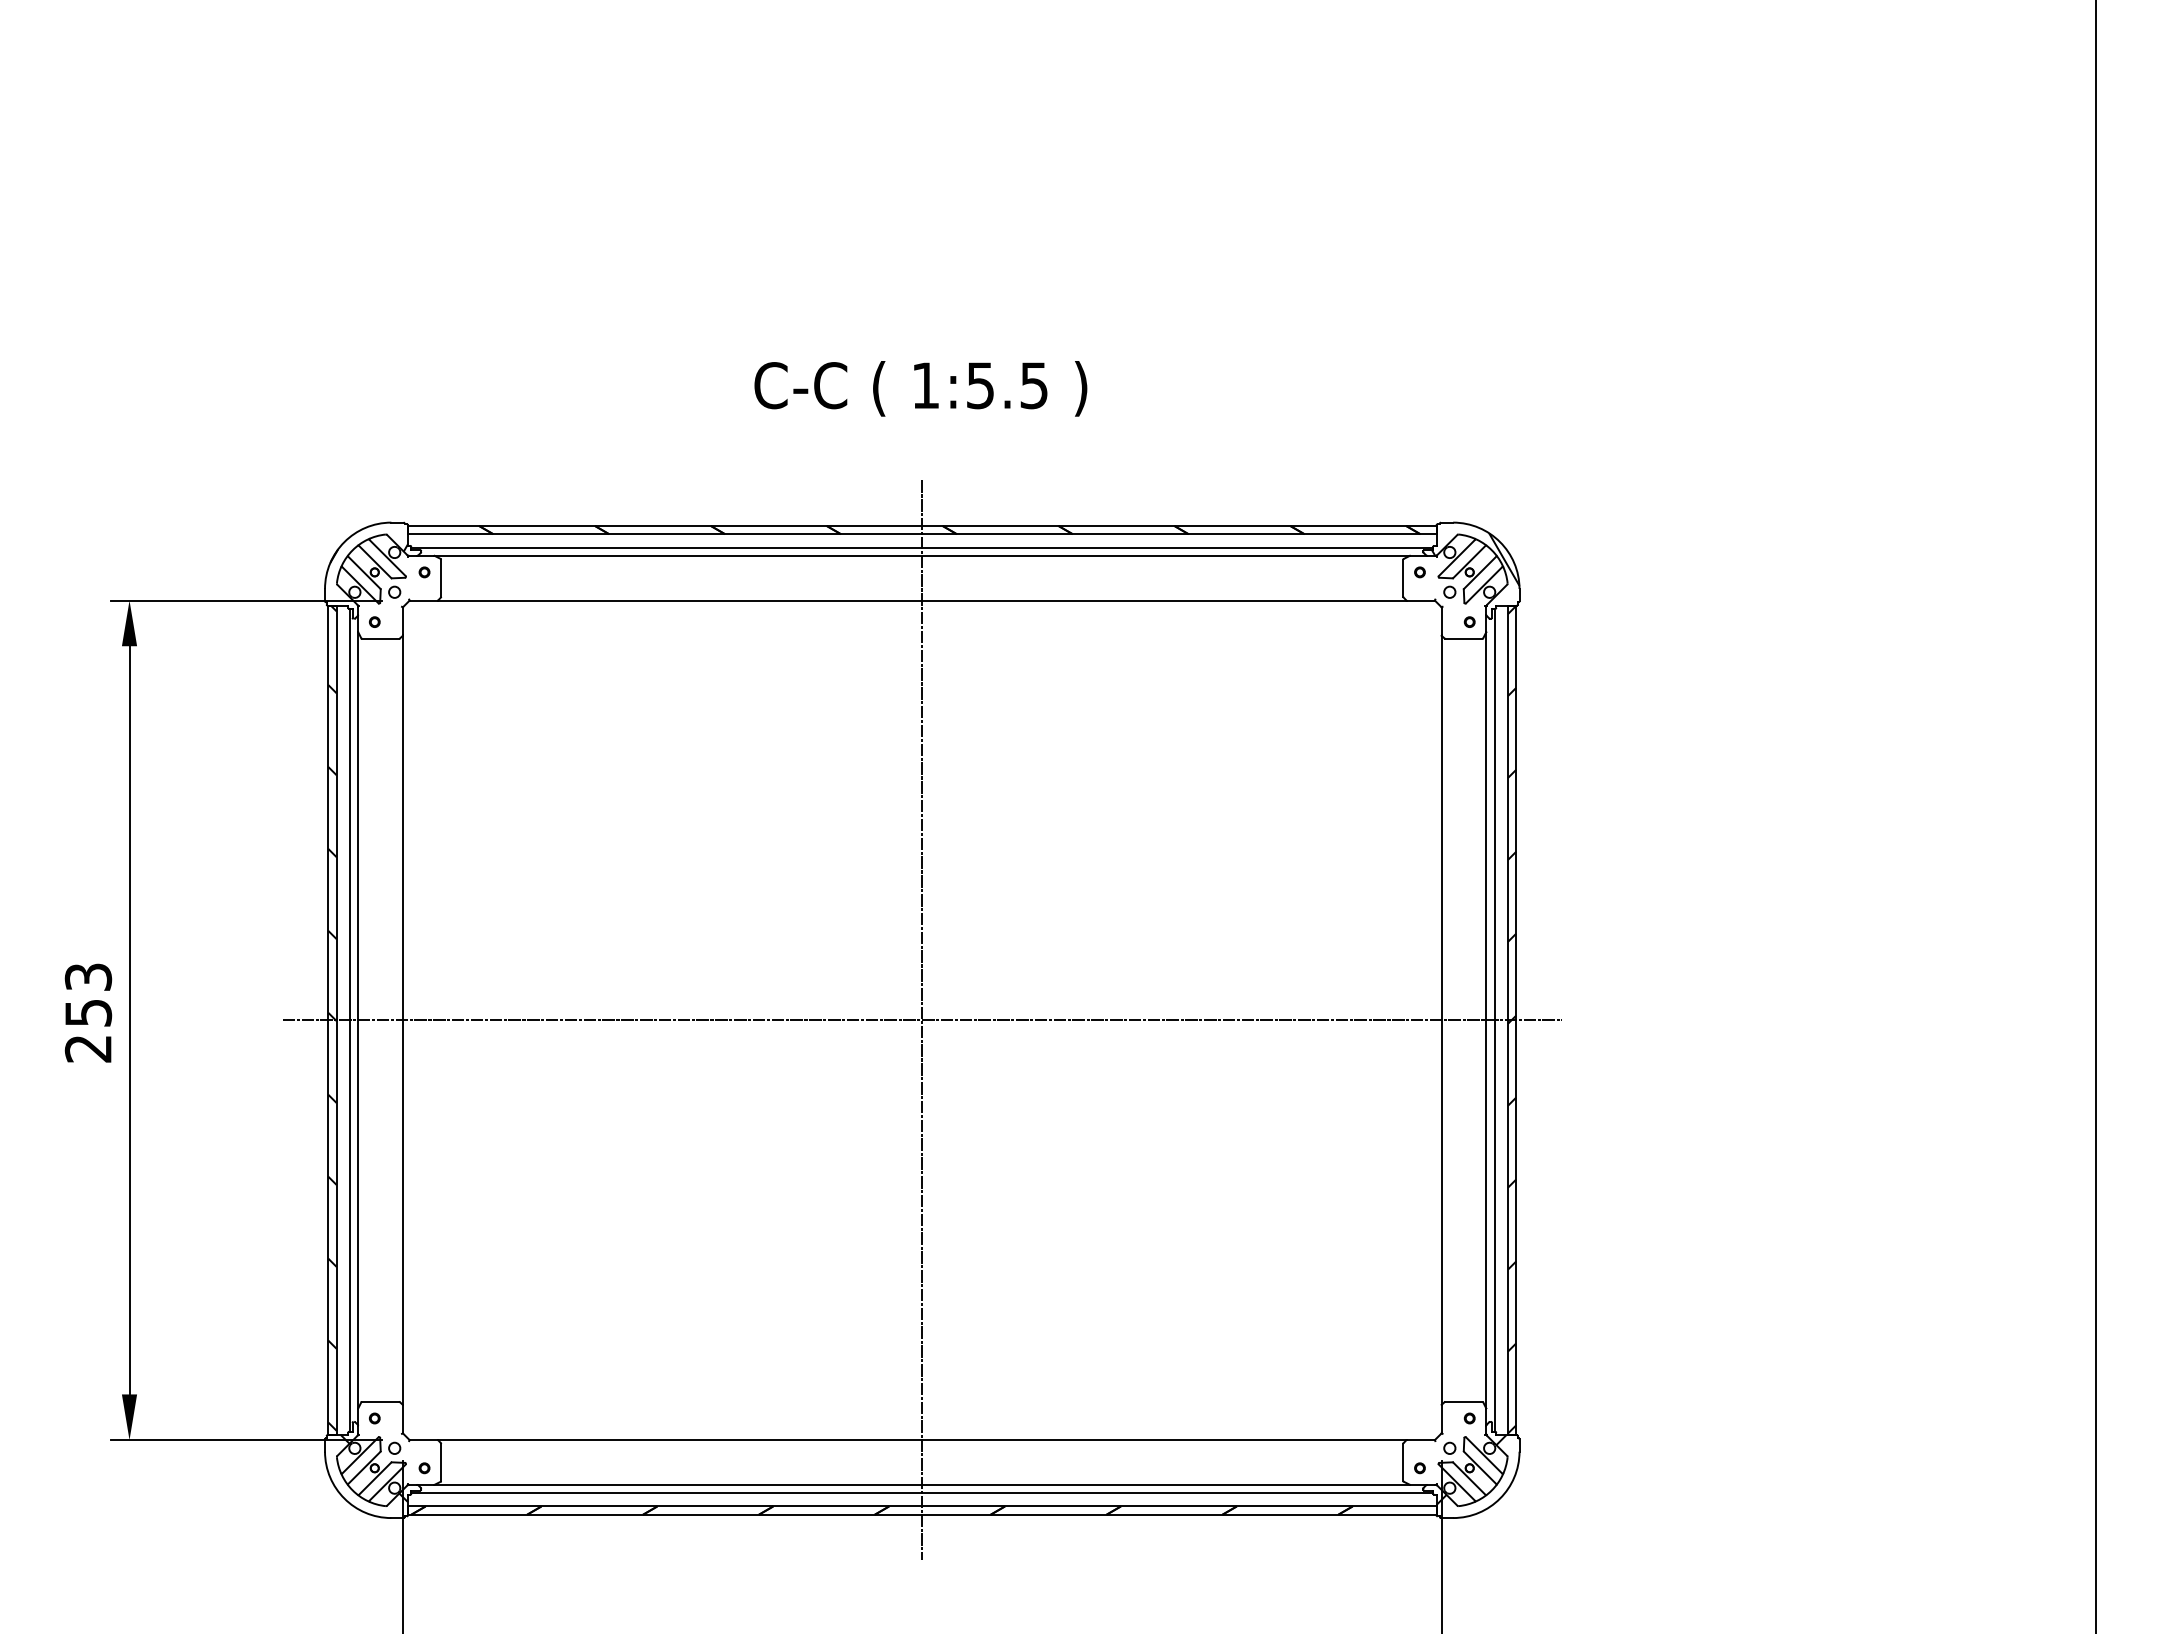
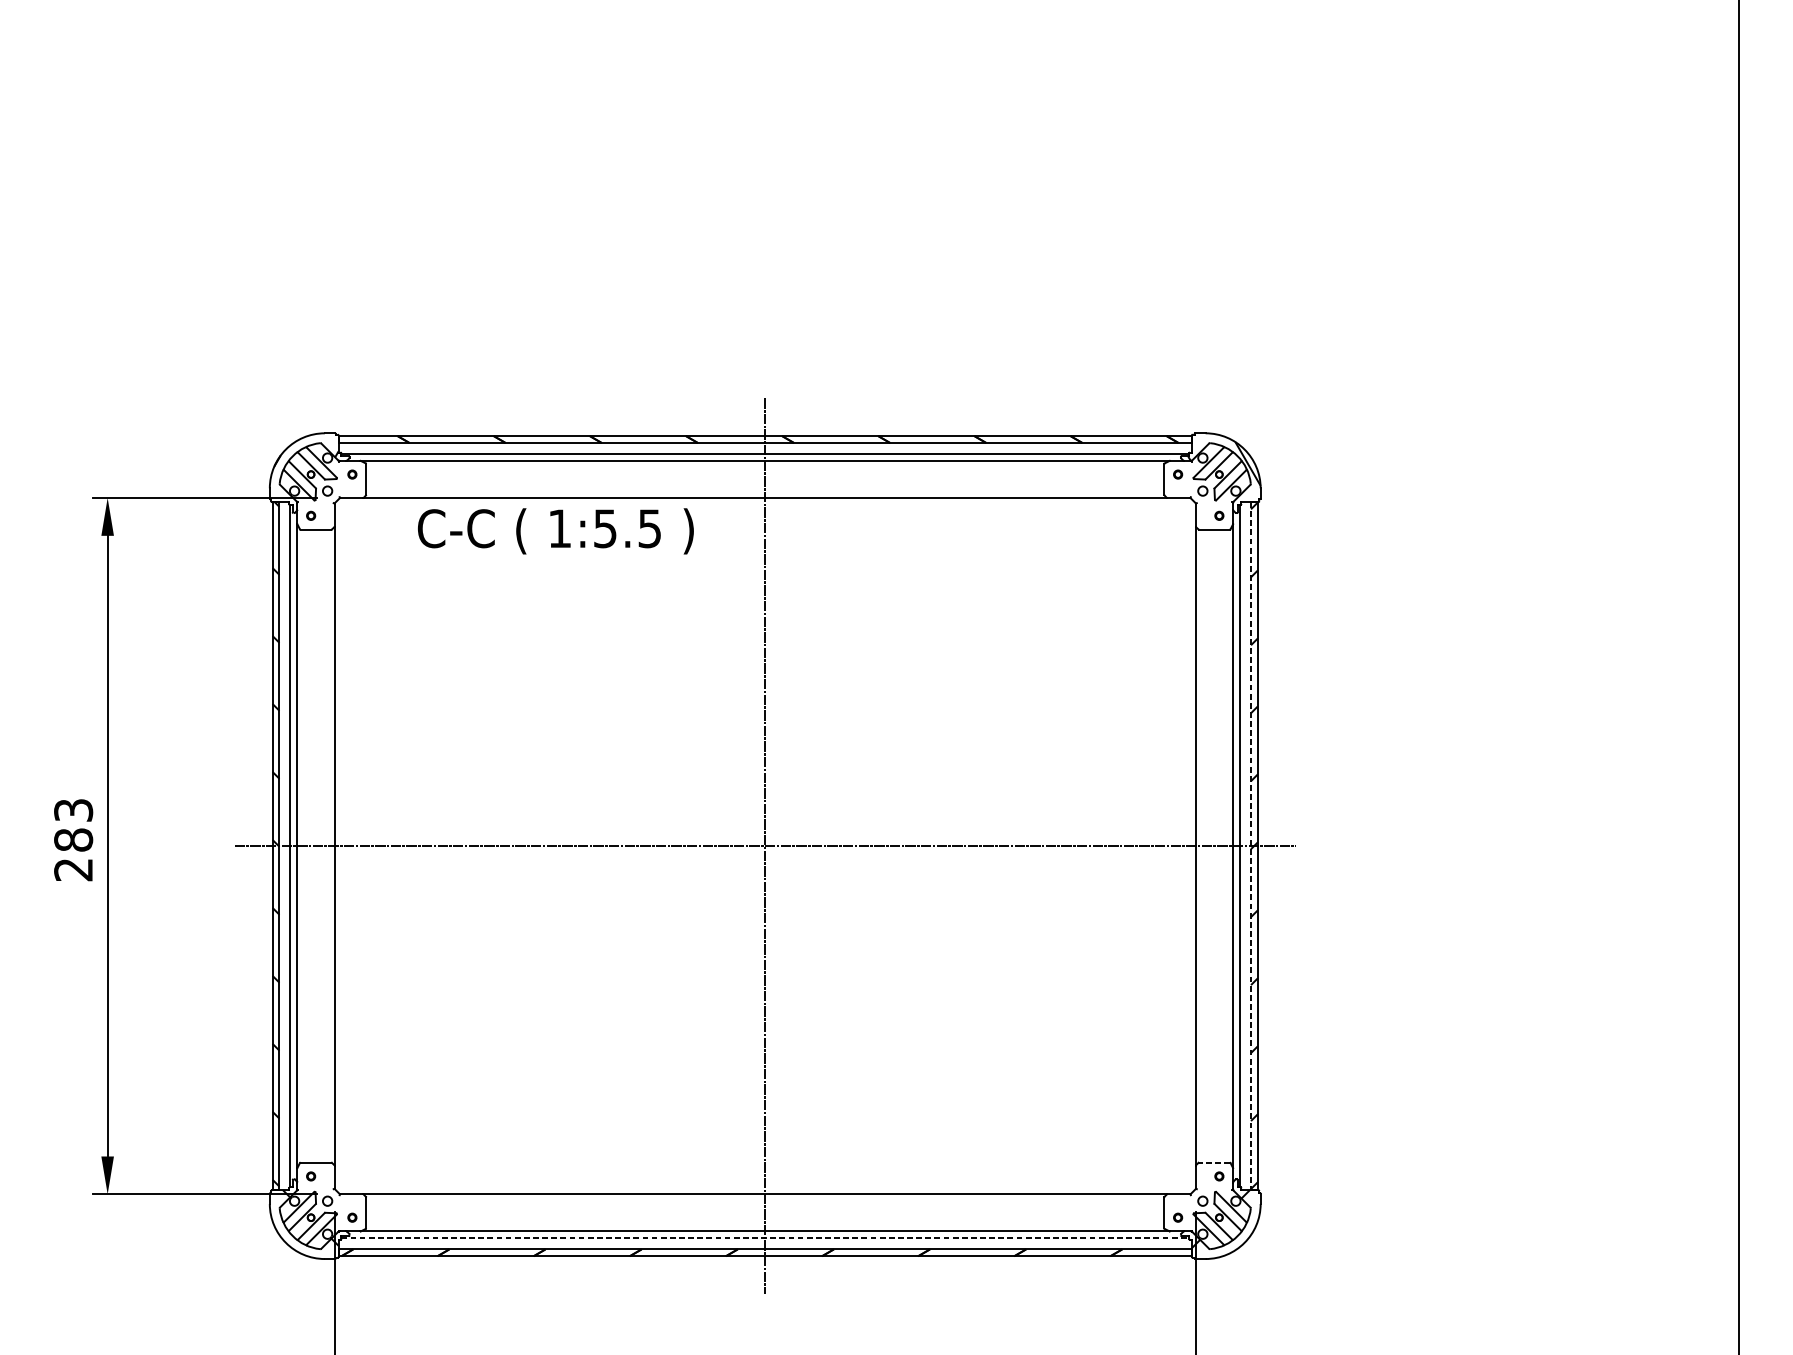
text: (920, 388) -> (555, 531), moved
text: (88, 1012) -> (73, 839), 253 -> 283
line: (1507, 1020) -> (1250, 846), solid -> dashed
line: (1463, 1401) -> (1214, 1162), solid -> dashed
line: (922, 1493) -> (765, 1238), solid -> dashed

